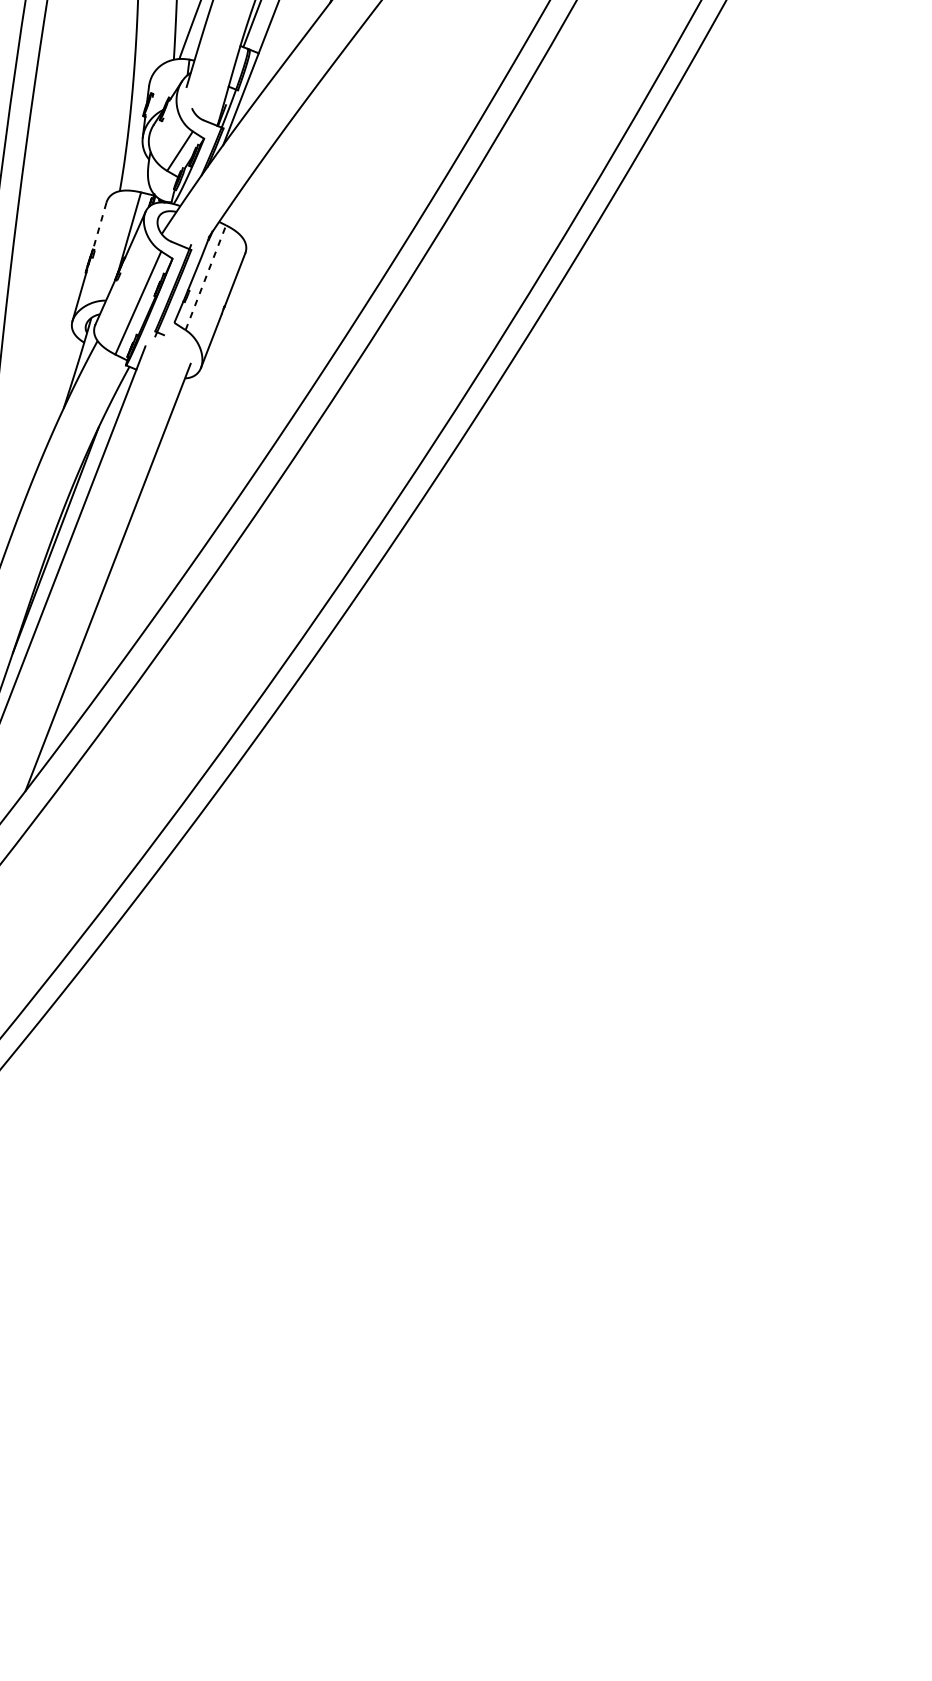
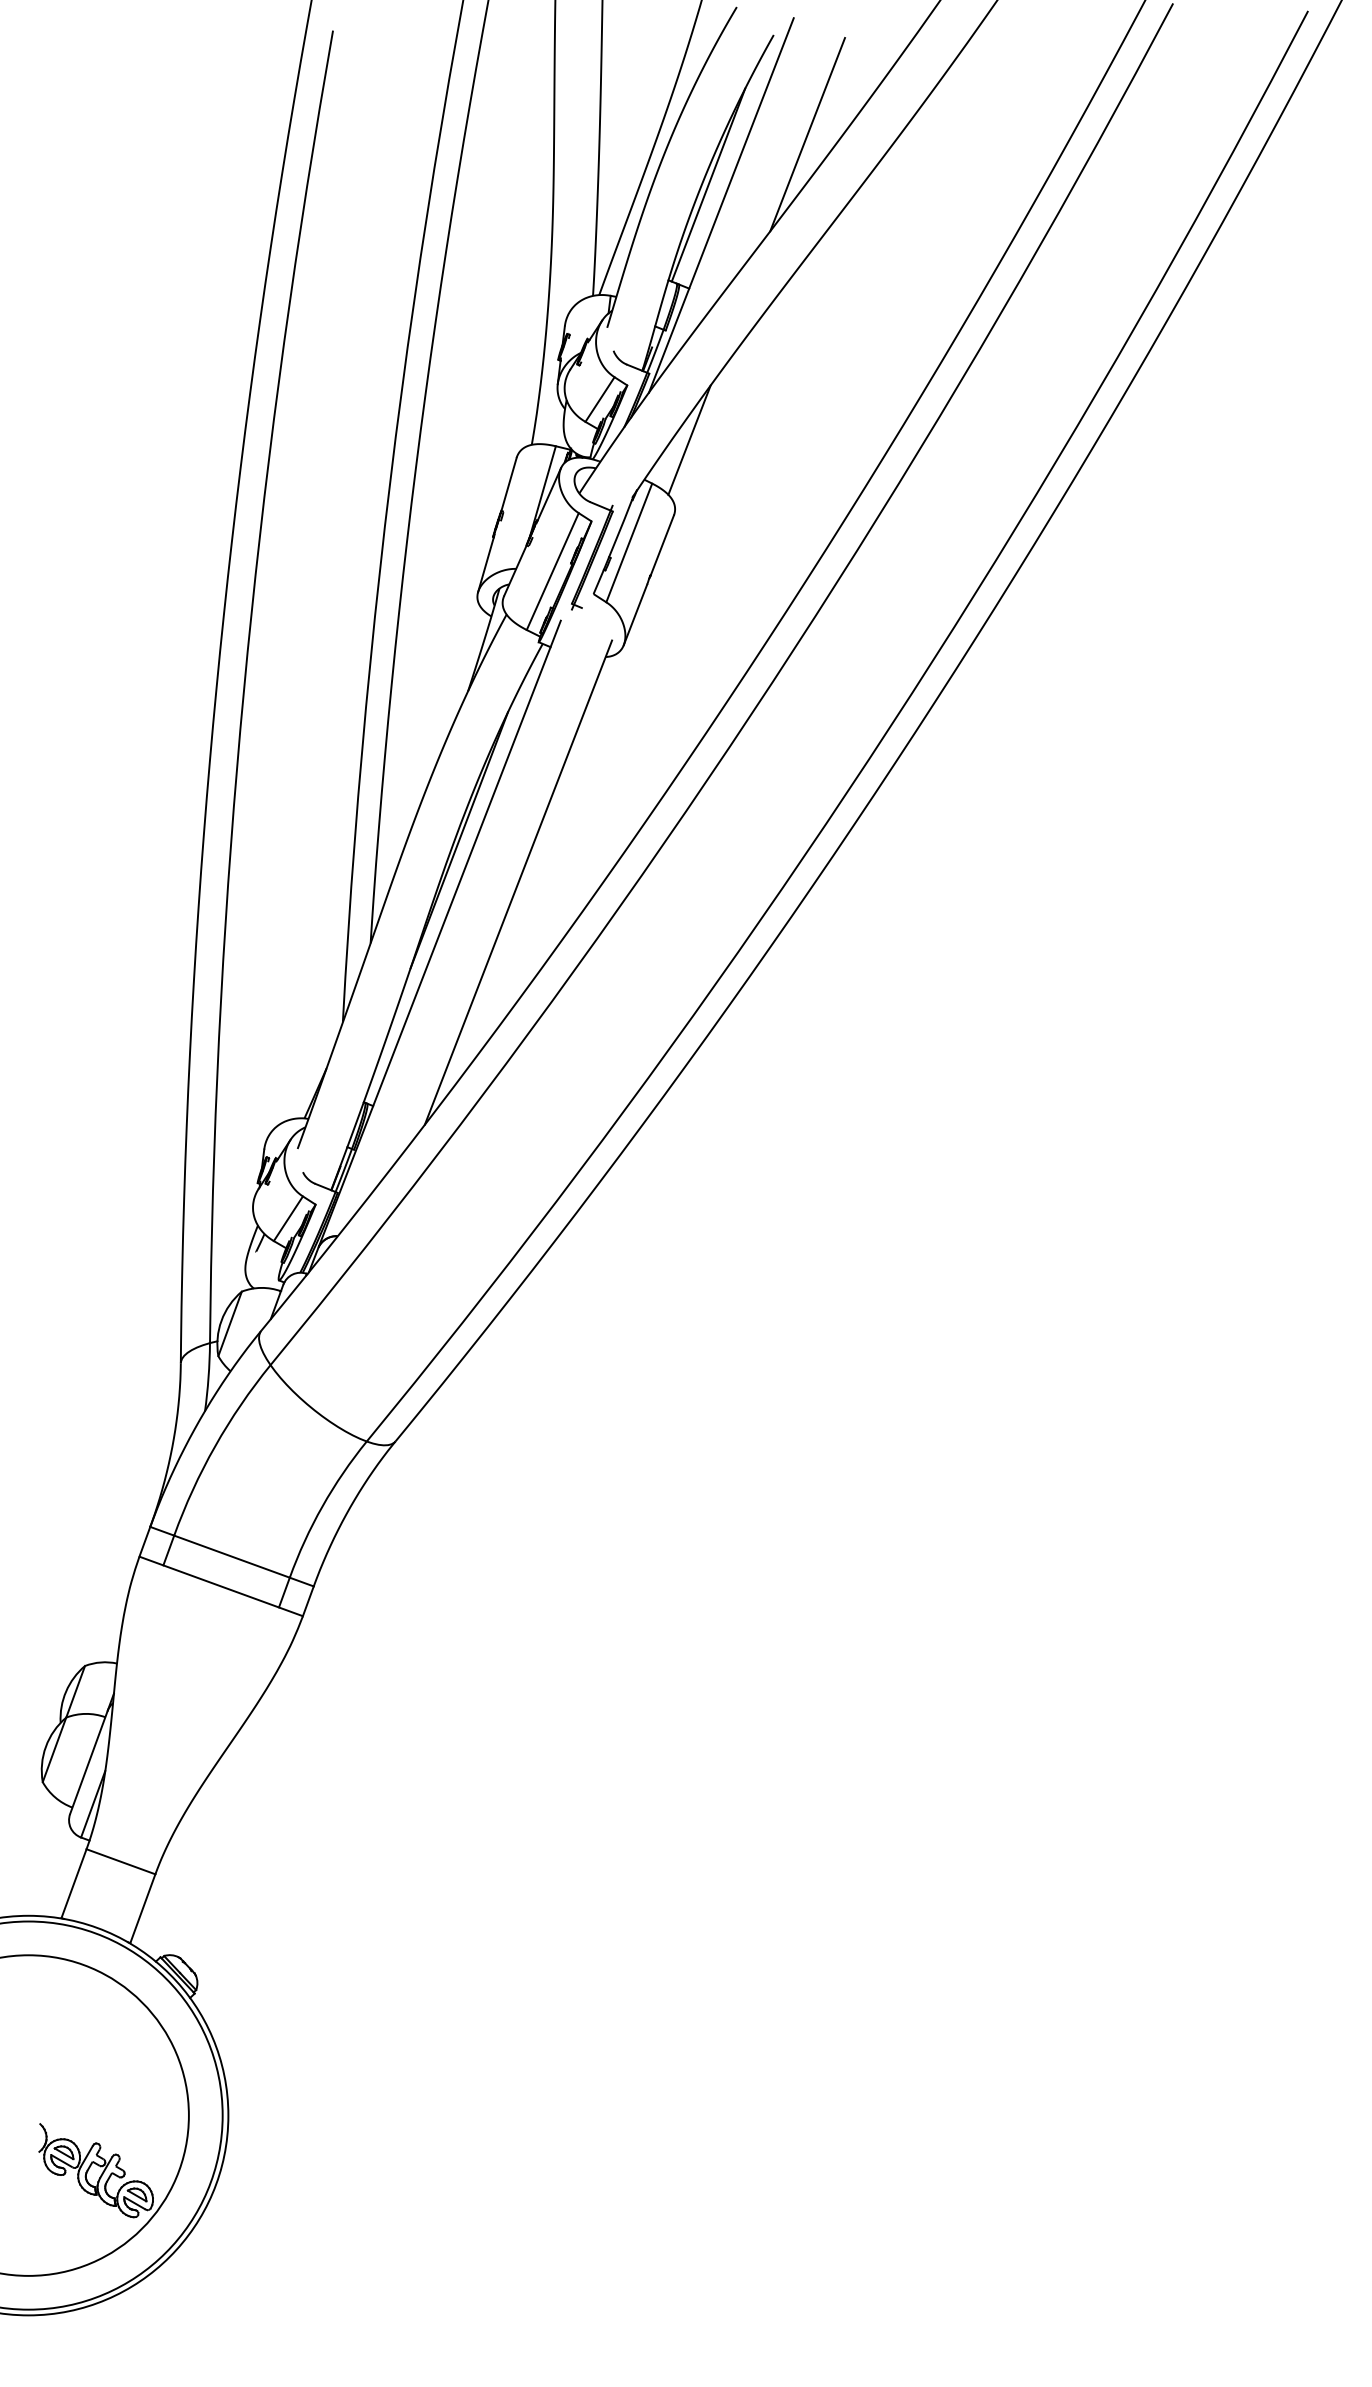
line: (258, 186) -> (689, 439), added
line: (100, 226) -> (509, 484), dashed -> solid
line: (206, 277) -> (629, 542), dashed -> solid

